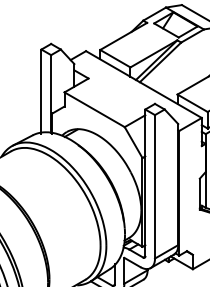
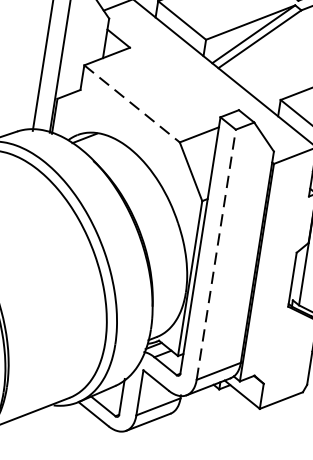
line: (94, 109) -> (131, 103), solid -> dashed
line: (155, 186) -> (217, 254), solid -> dashed

